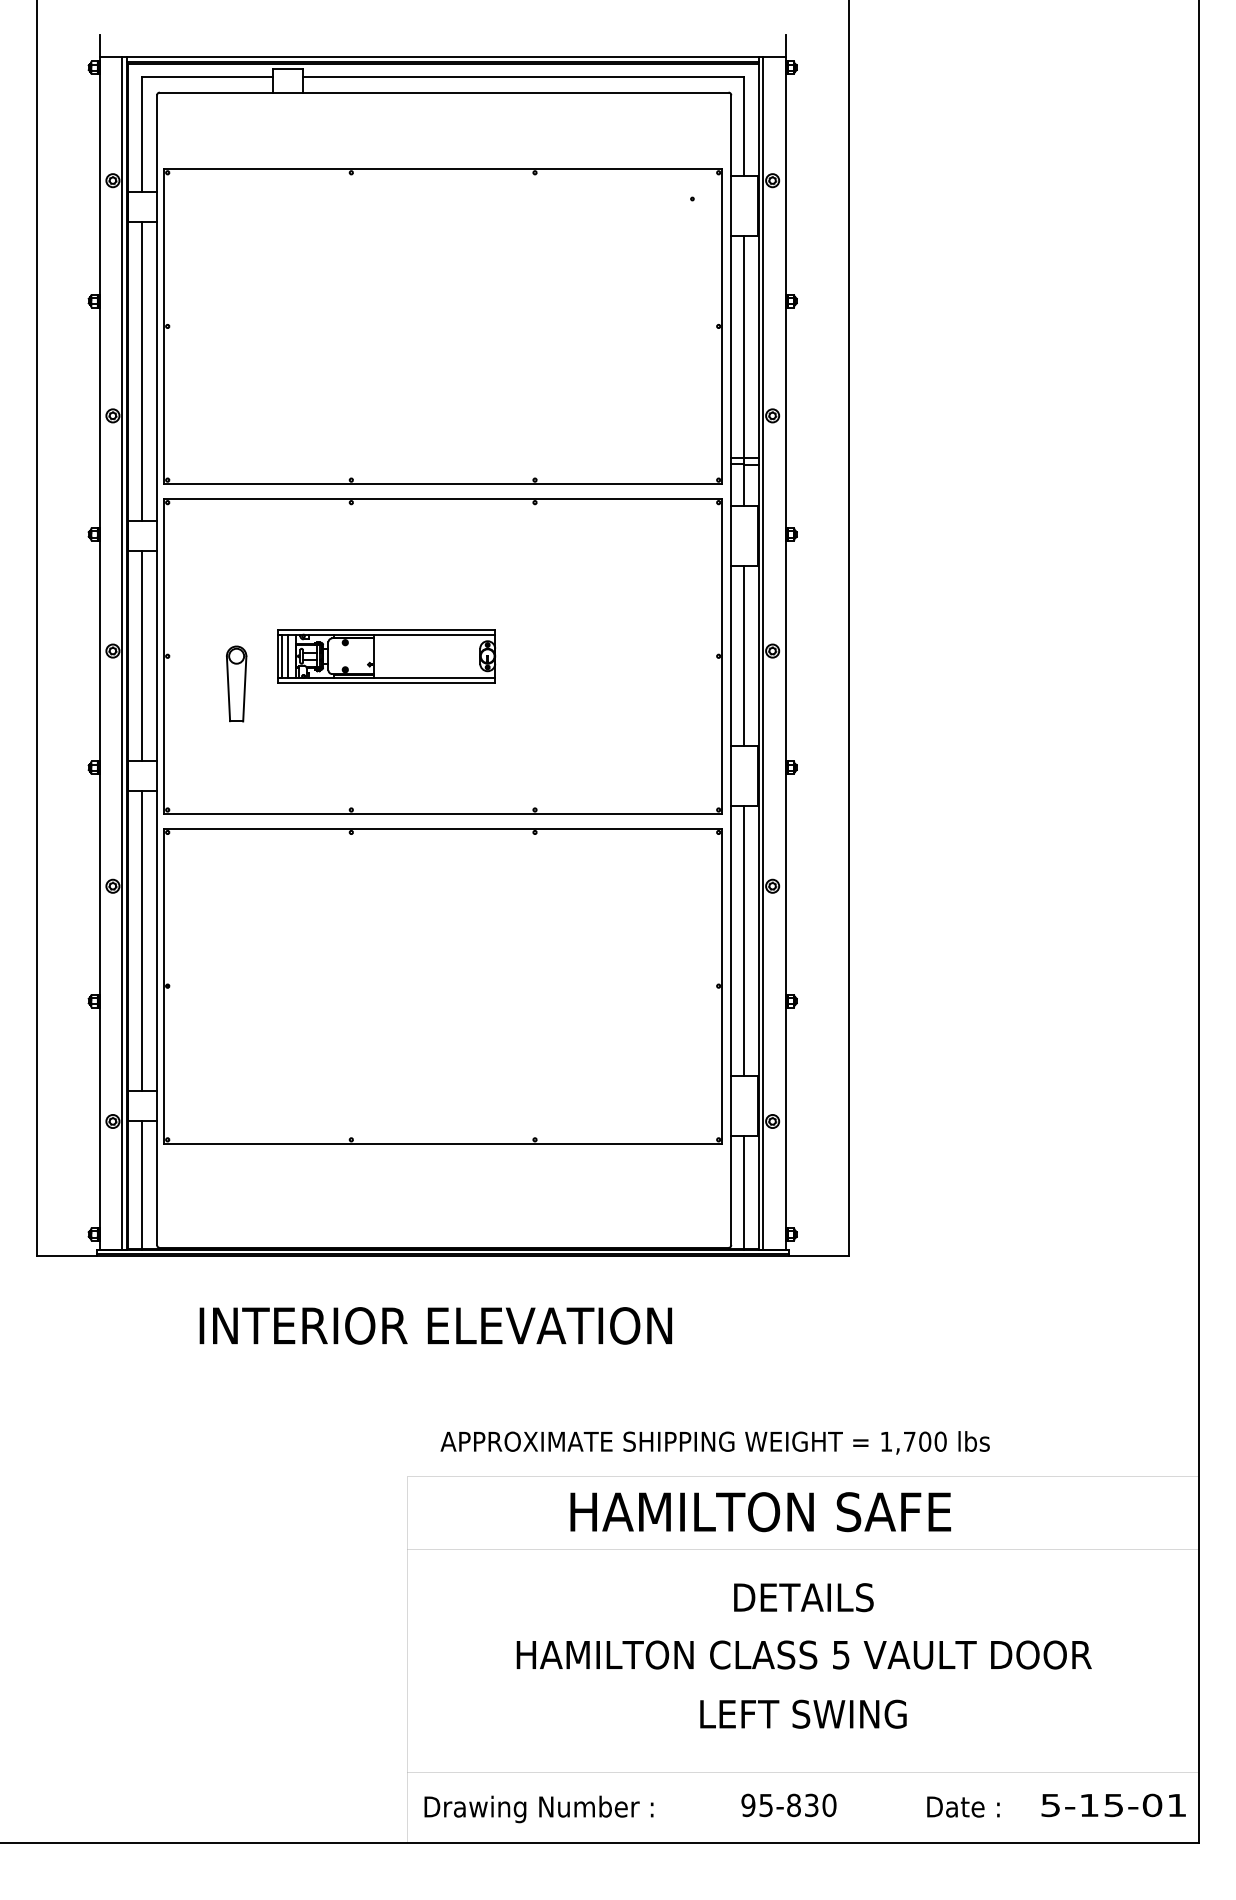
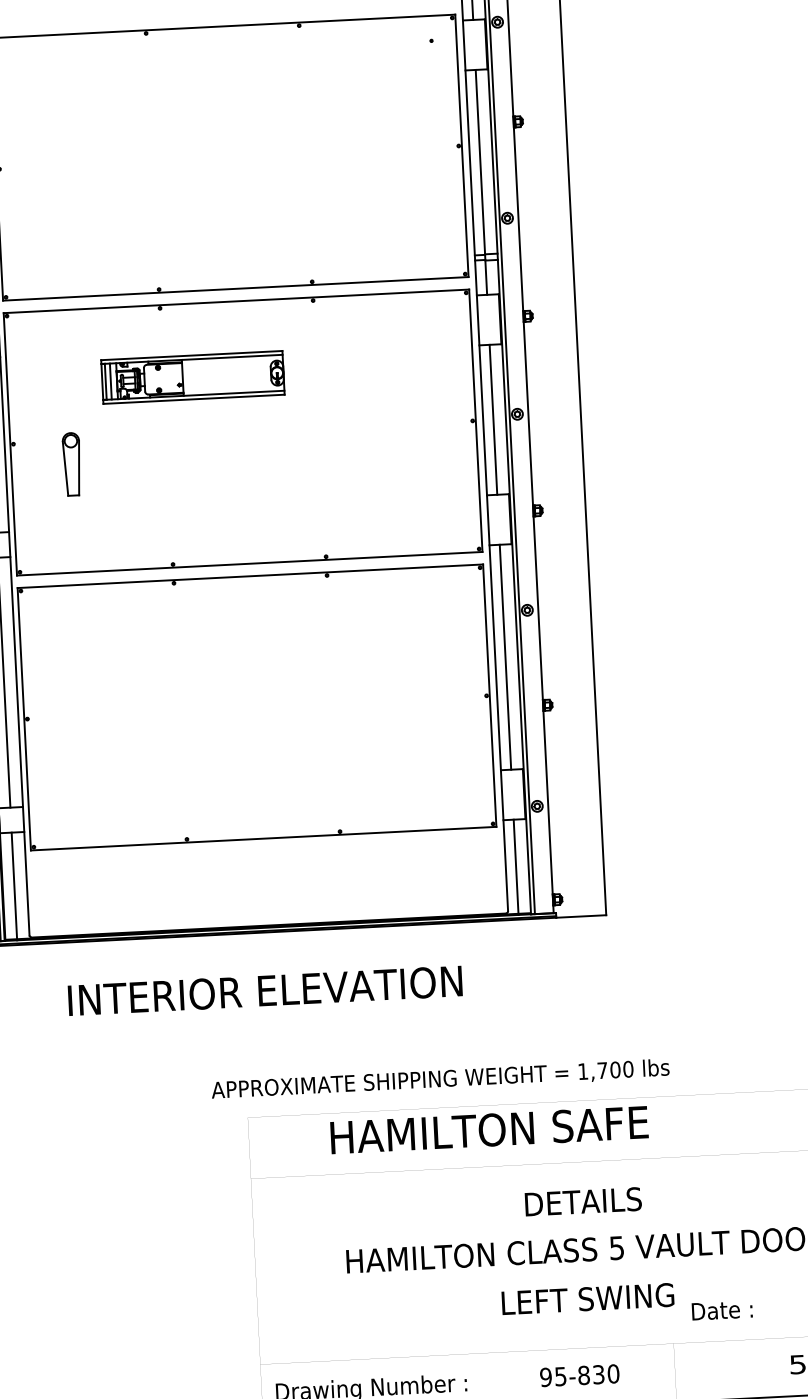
part: (386, 656) -> (192, 377), moved
text: (714, 1442) -> (439, 1079), moved
text: (760, 1512) -> (489, 1130), moved
text: (963, 1806) -> (722, 1310), moved

